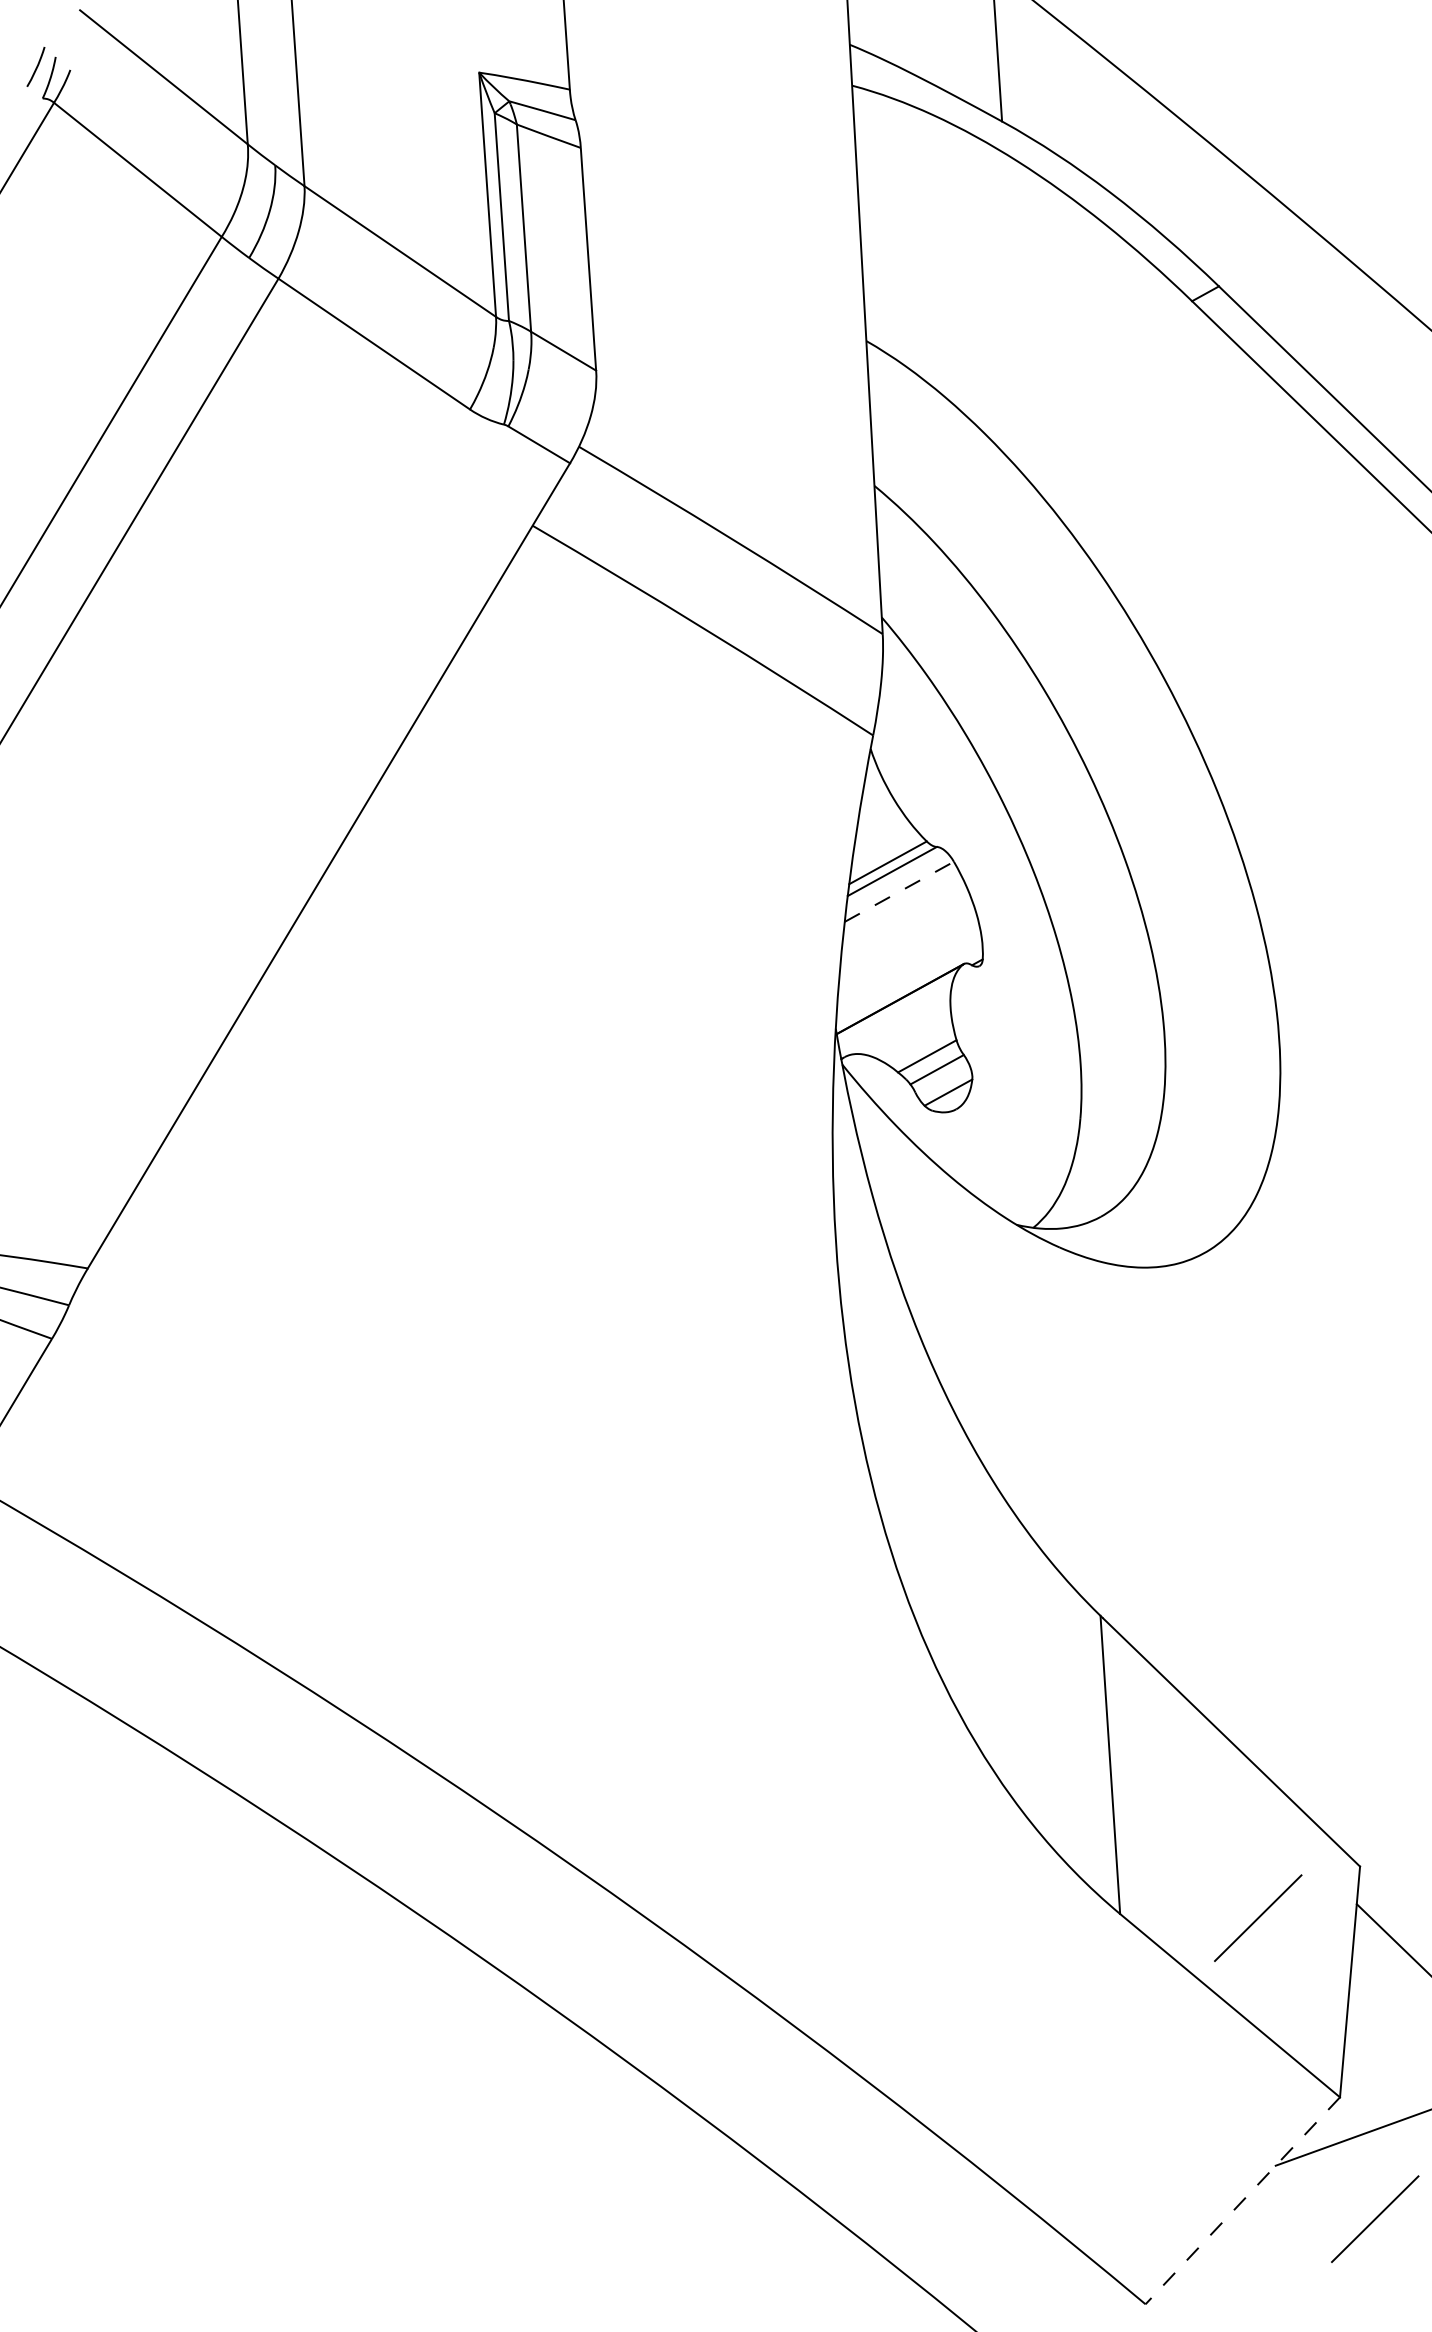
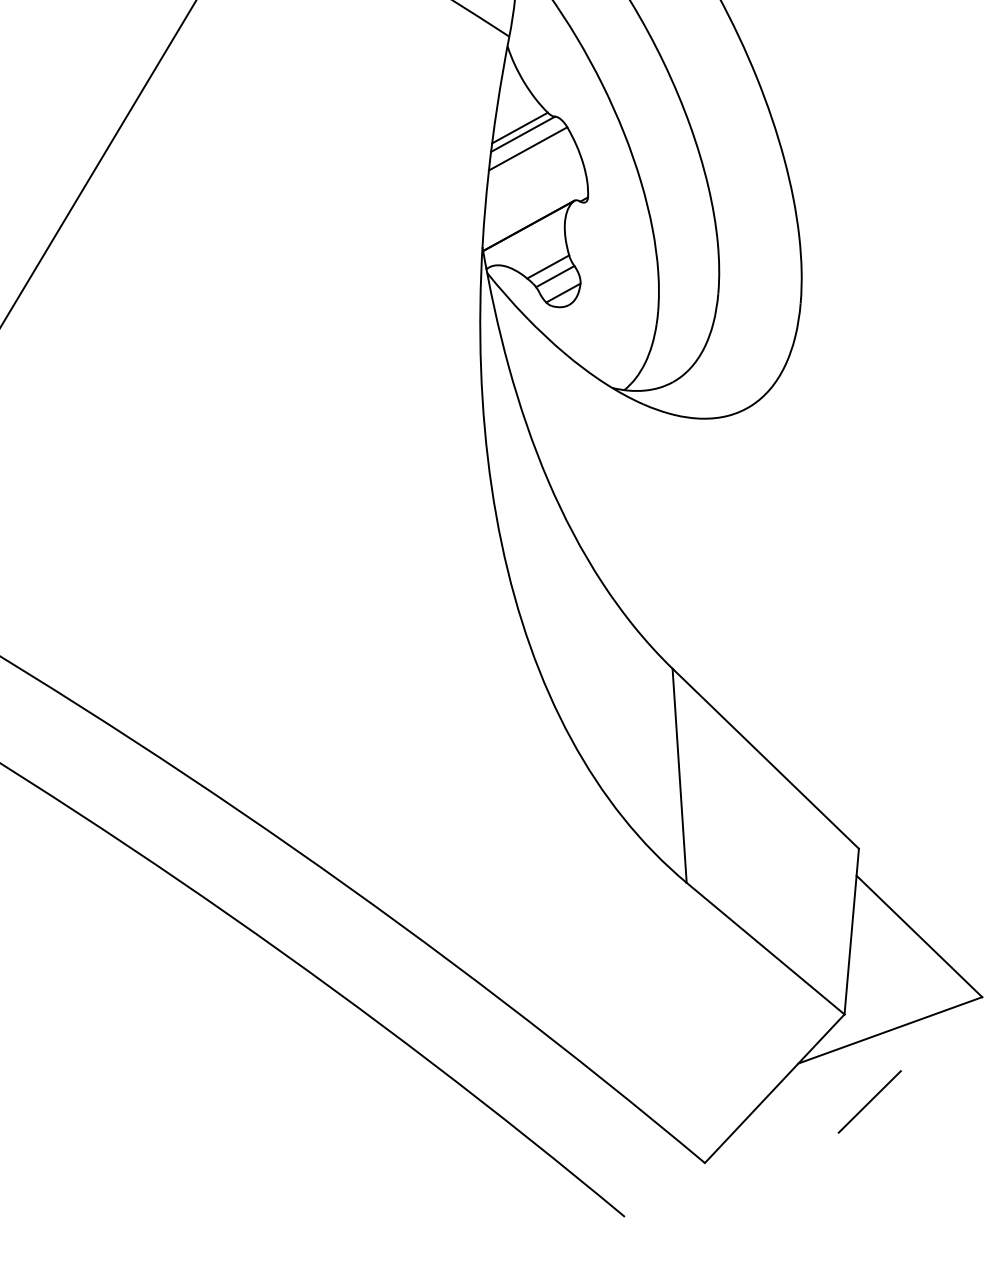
line: (899, 891) -> (528, 148), dashed -> solid
line: (1258, 1917) -> (786, 885), removed
line: (1242, 2200) -> (774, 1088), dashed -> solid

